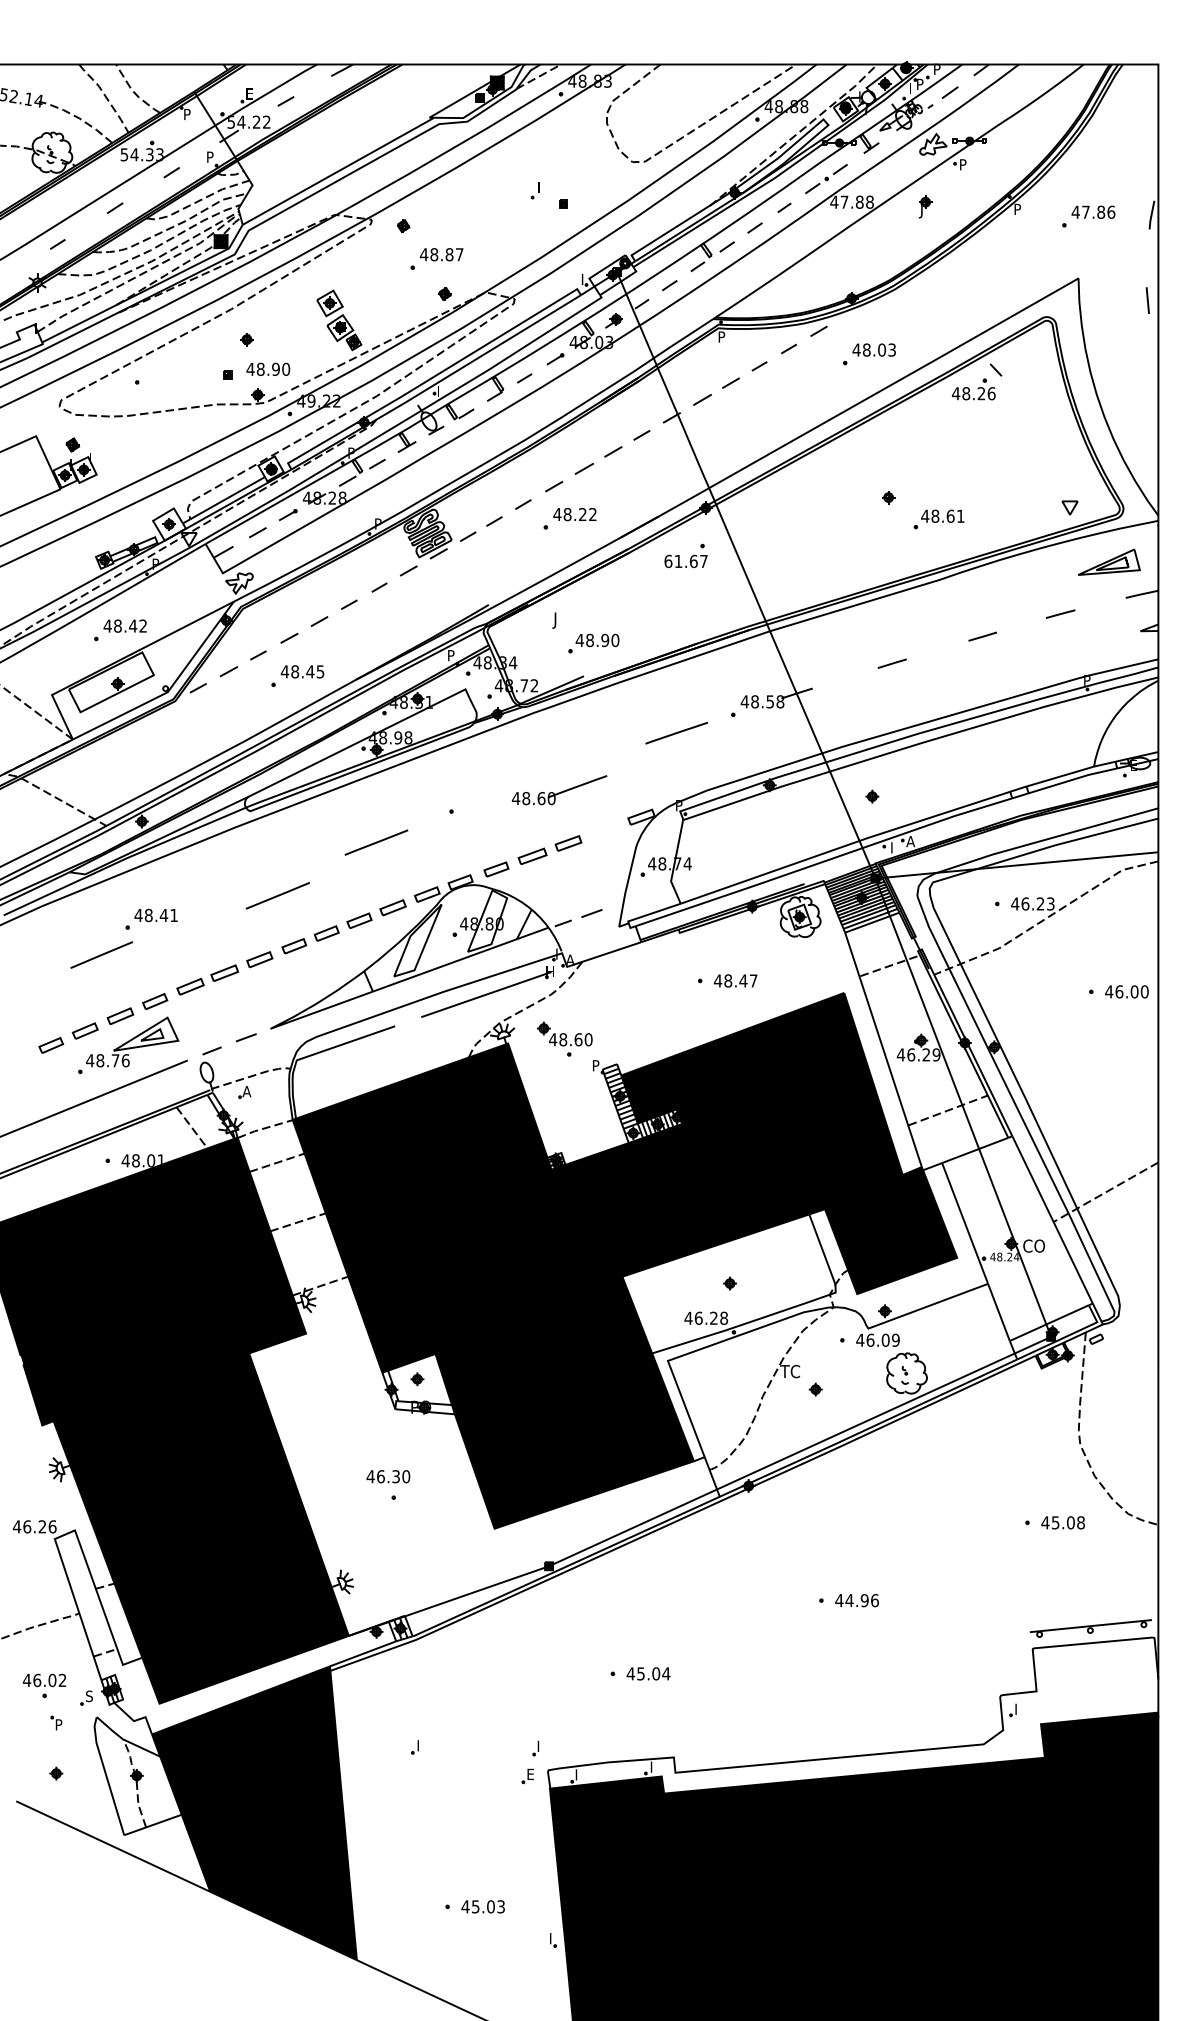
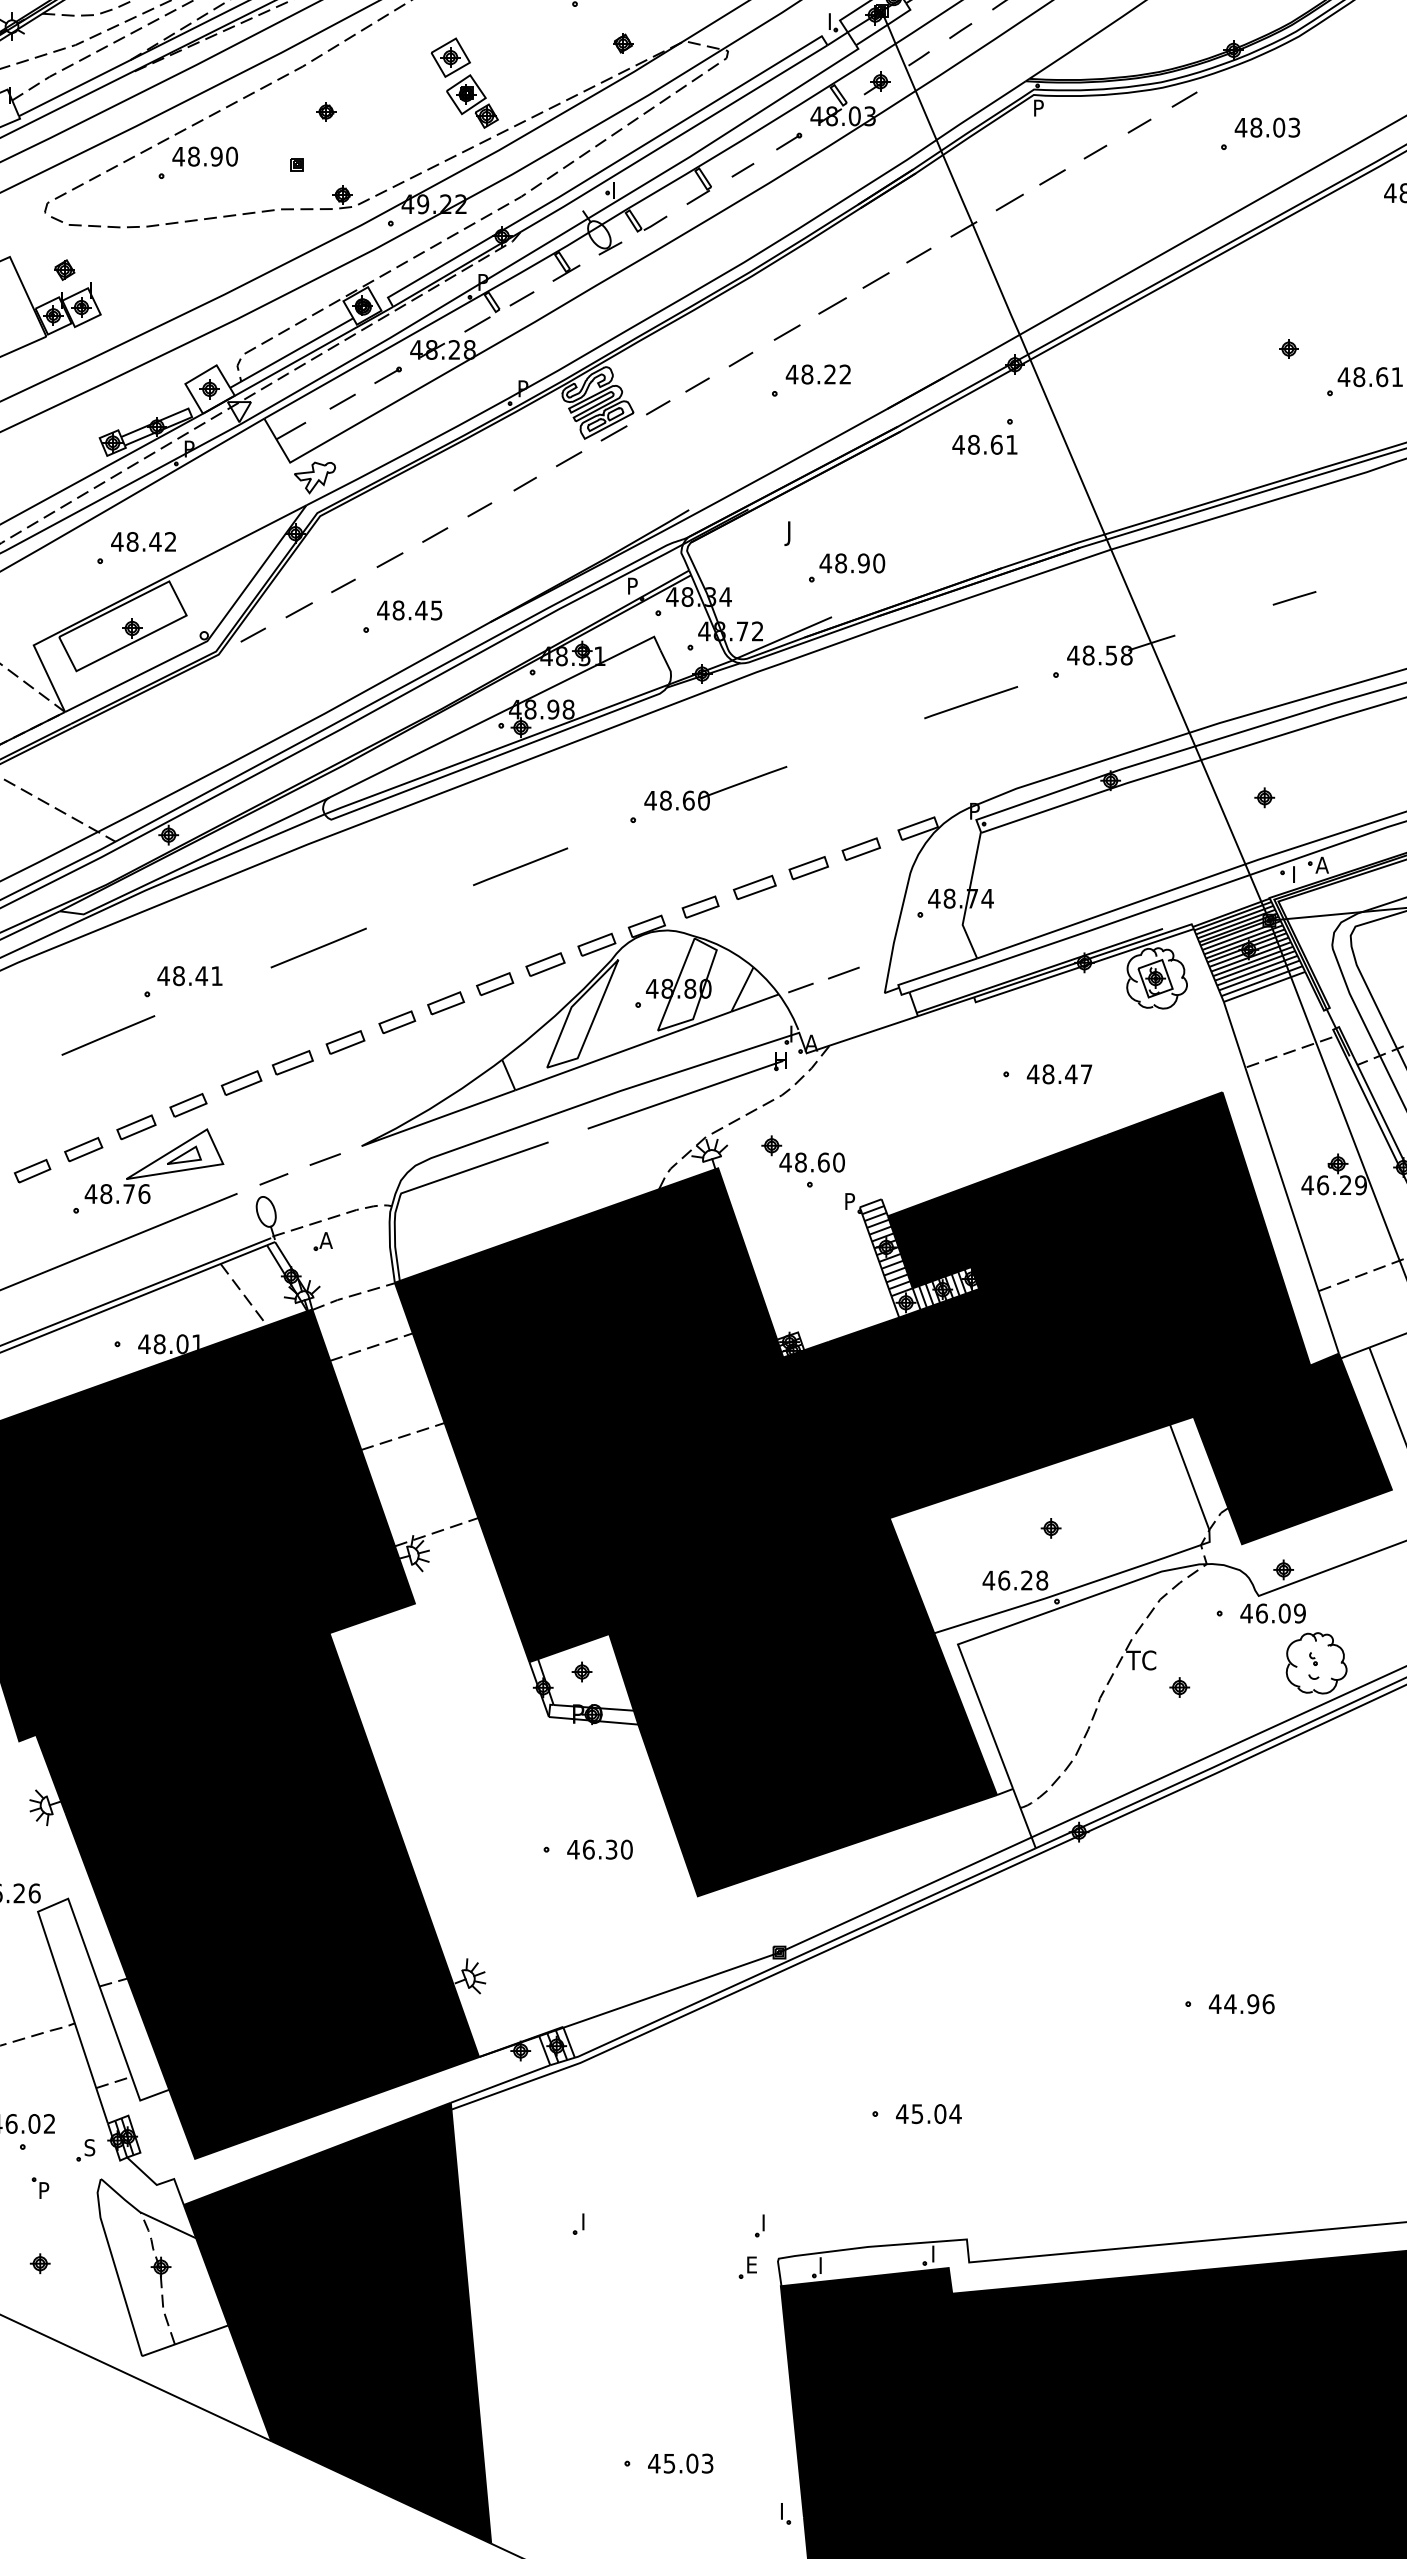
text: (268, 368) -> (205, 155), moved
text: (685, 561) -> (984, 444), 61.67 -> 48.61
part: (559, 790) -> (715, 788), moved
part: (603, 830) -> (861, 848), added
line: (277, 895) -> (318, 947), moved
text: (388, 1476) -> (600, 1849), moved

